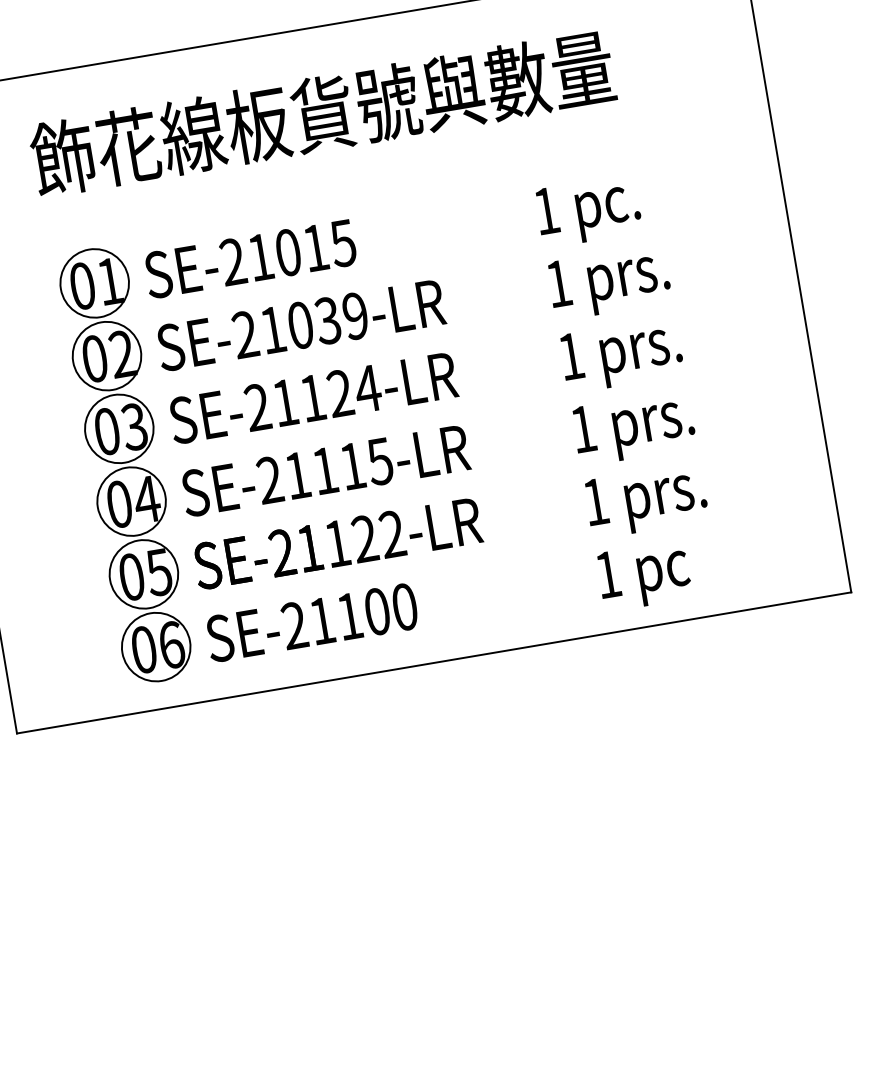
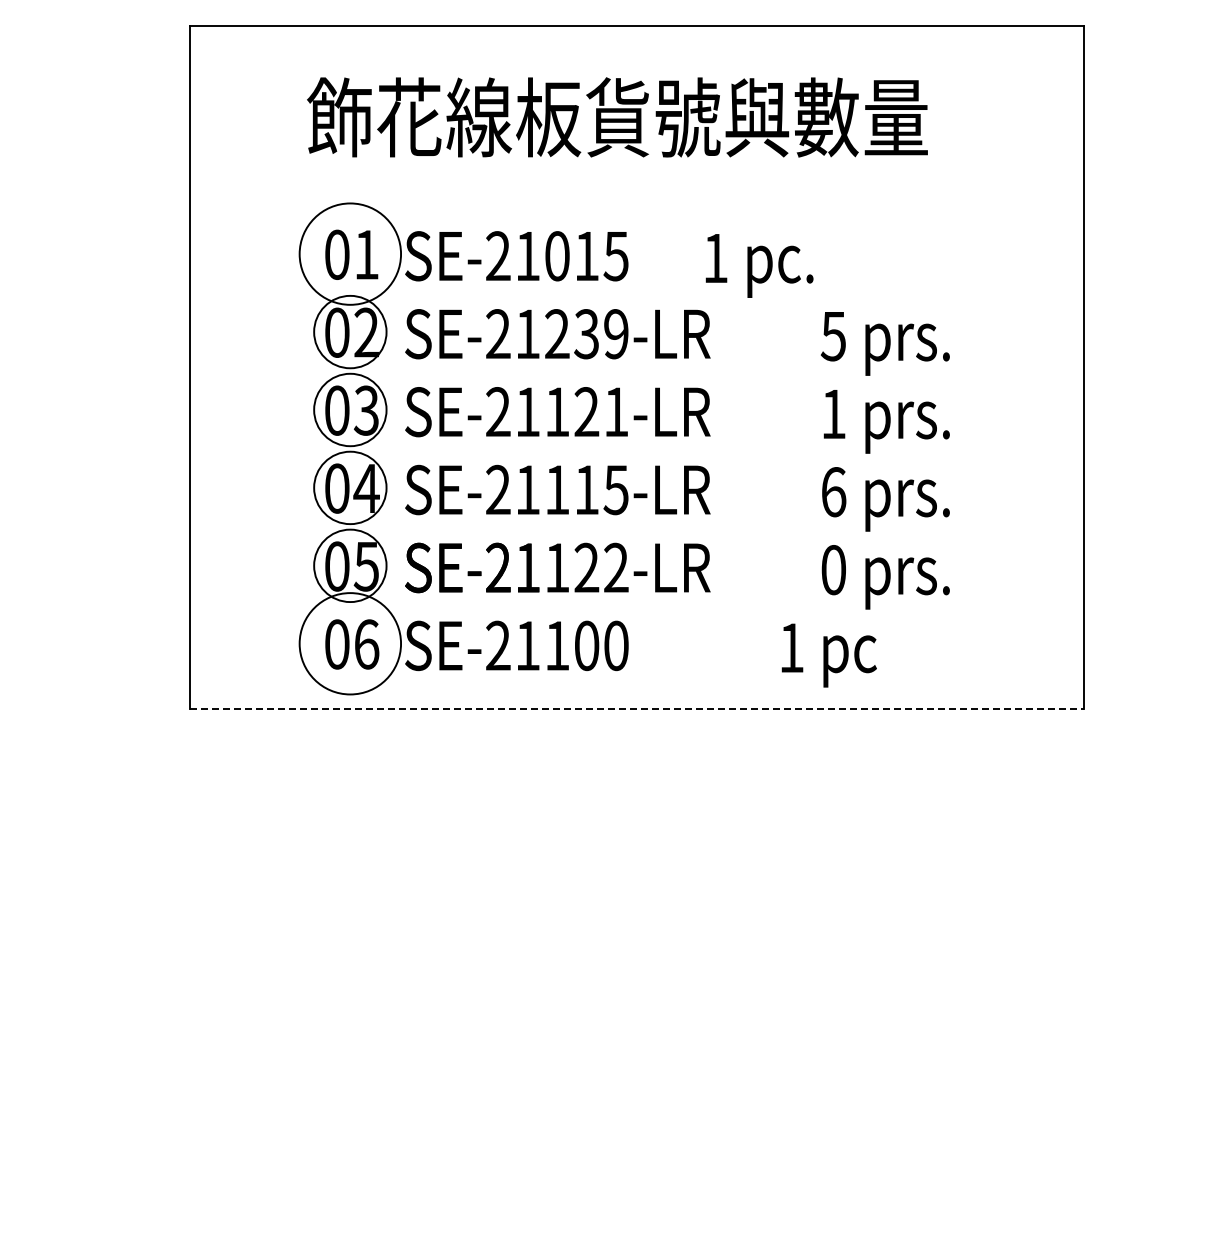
text: (588, 210) -> (759, 265), moved
circle: (94, 282) -> (350, 253), size x1.4
text: (557, 284) -> (832, 336), 1 -> 5
text: (300, 325) -> (557, 334), SE-21039-LR -> SE-21239-LR
text: (367, 388) -> (615, 411), SE-21124-LR -> SE-21121-LR
text: (584, 429) -> (834, 492), 1 -> 6
text: (595, 502) -> (833, 570), 1 -> 0
text: (643, 575) -> (828, 655), moved
circle: (156, 646) -> (350, 643), size x1.4
line: (434, 663) -> (637, 709), solid -> dashed

